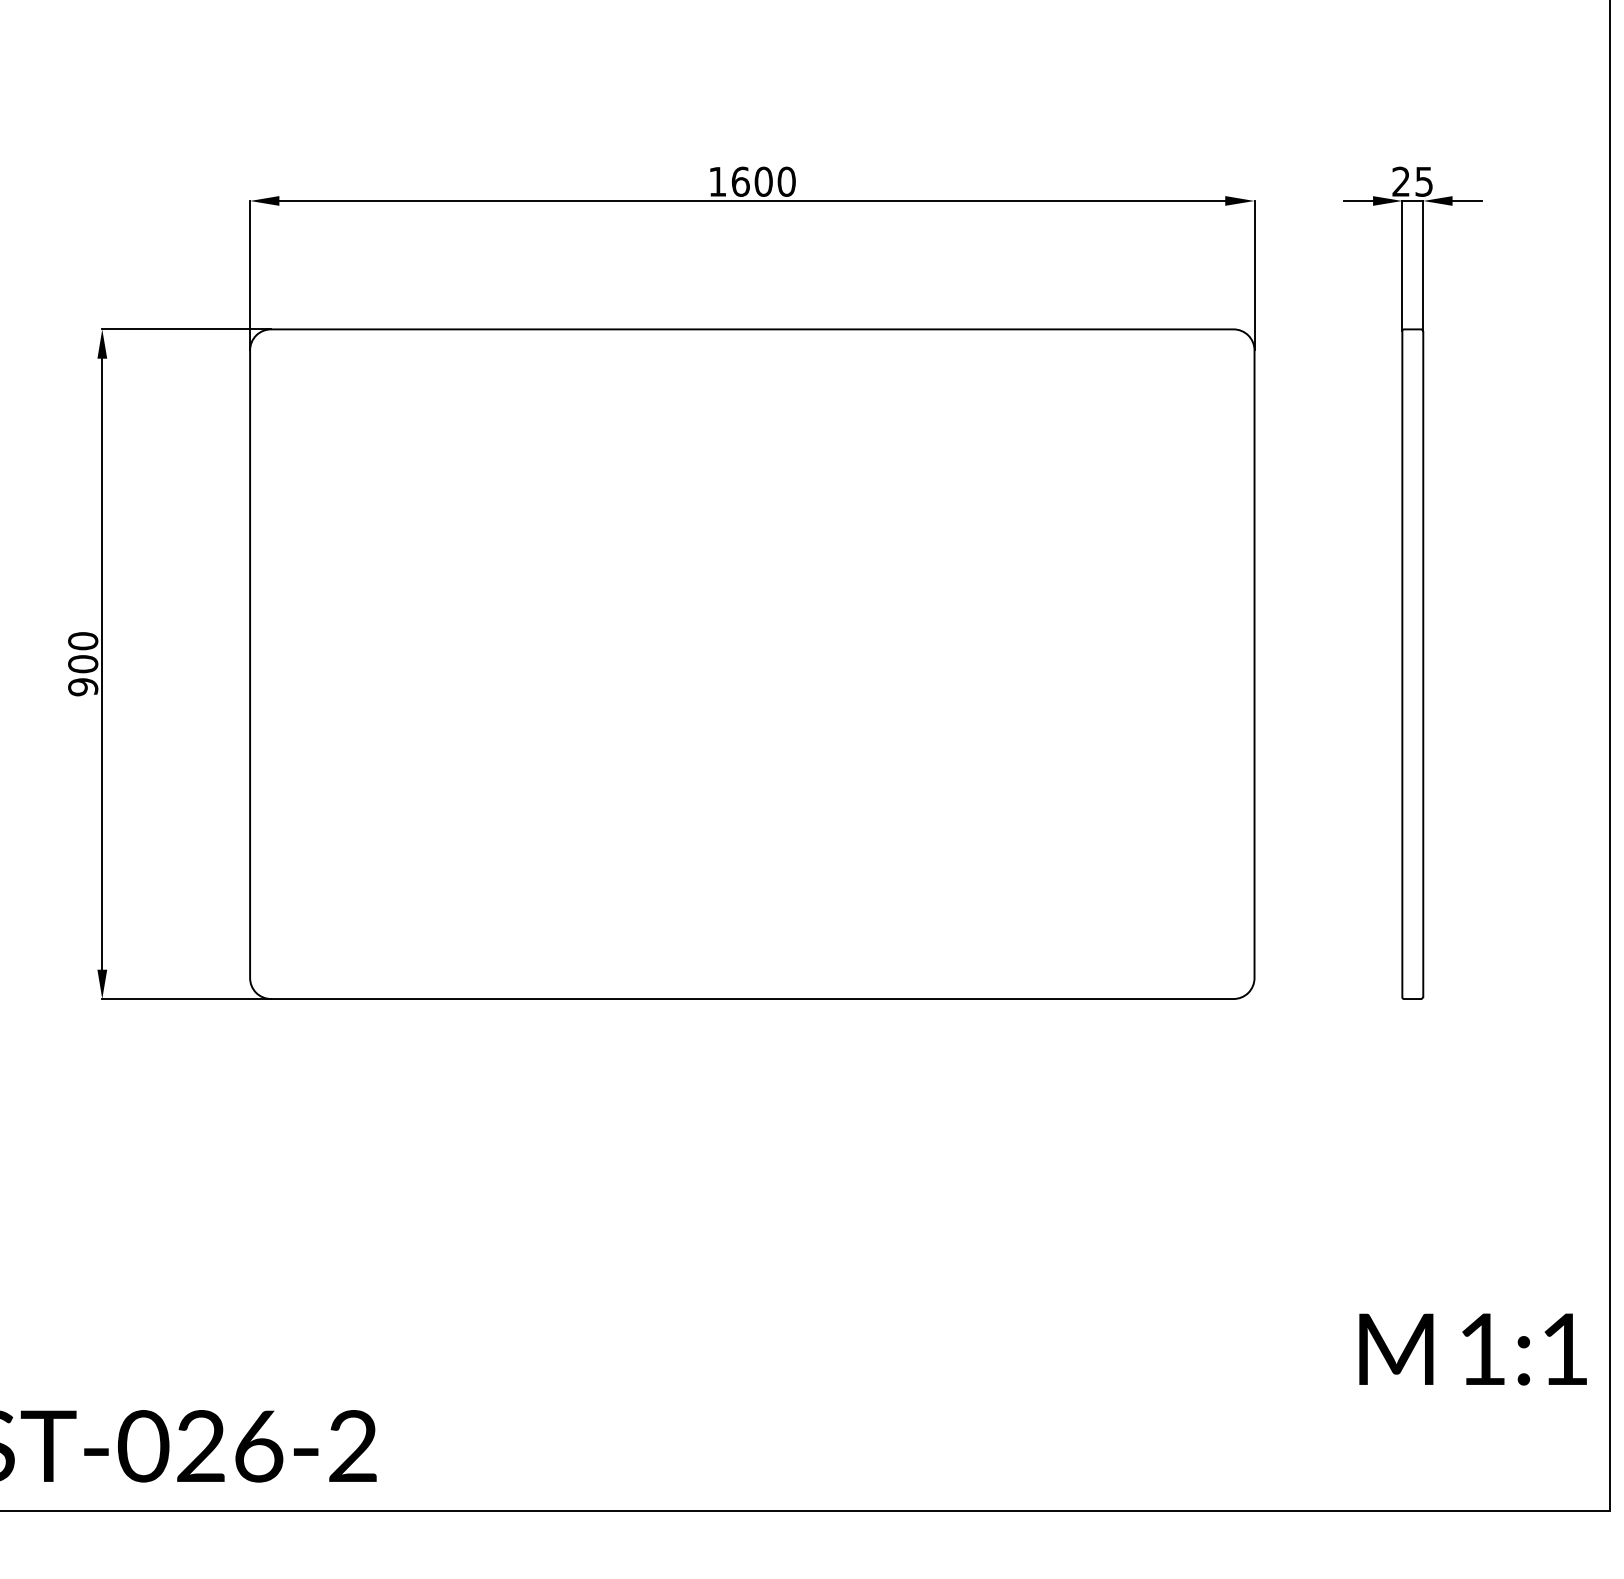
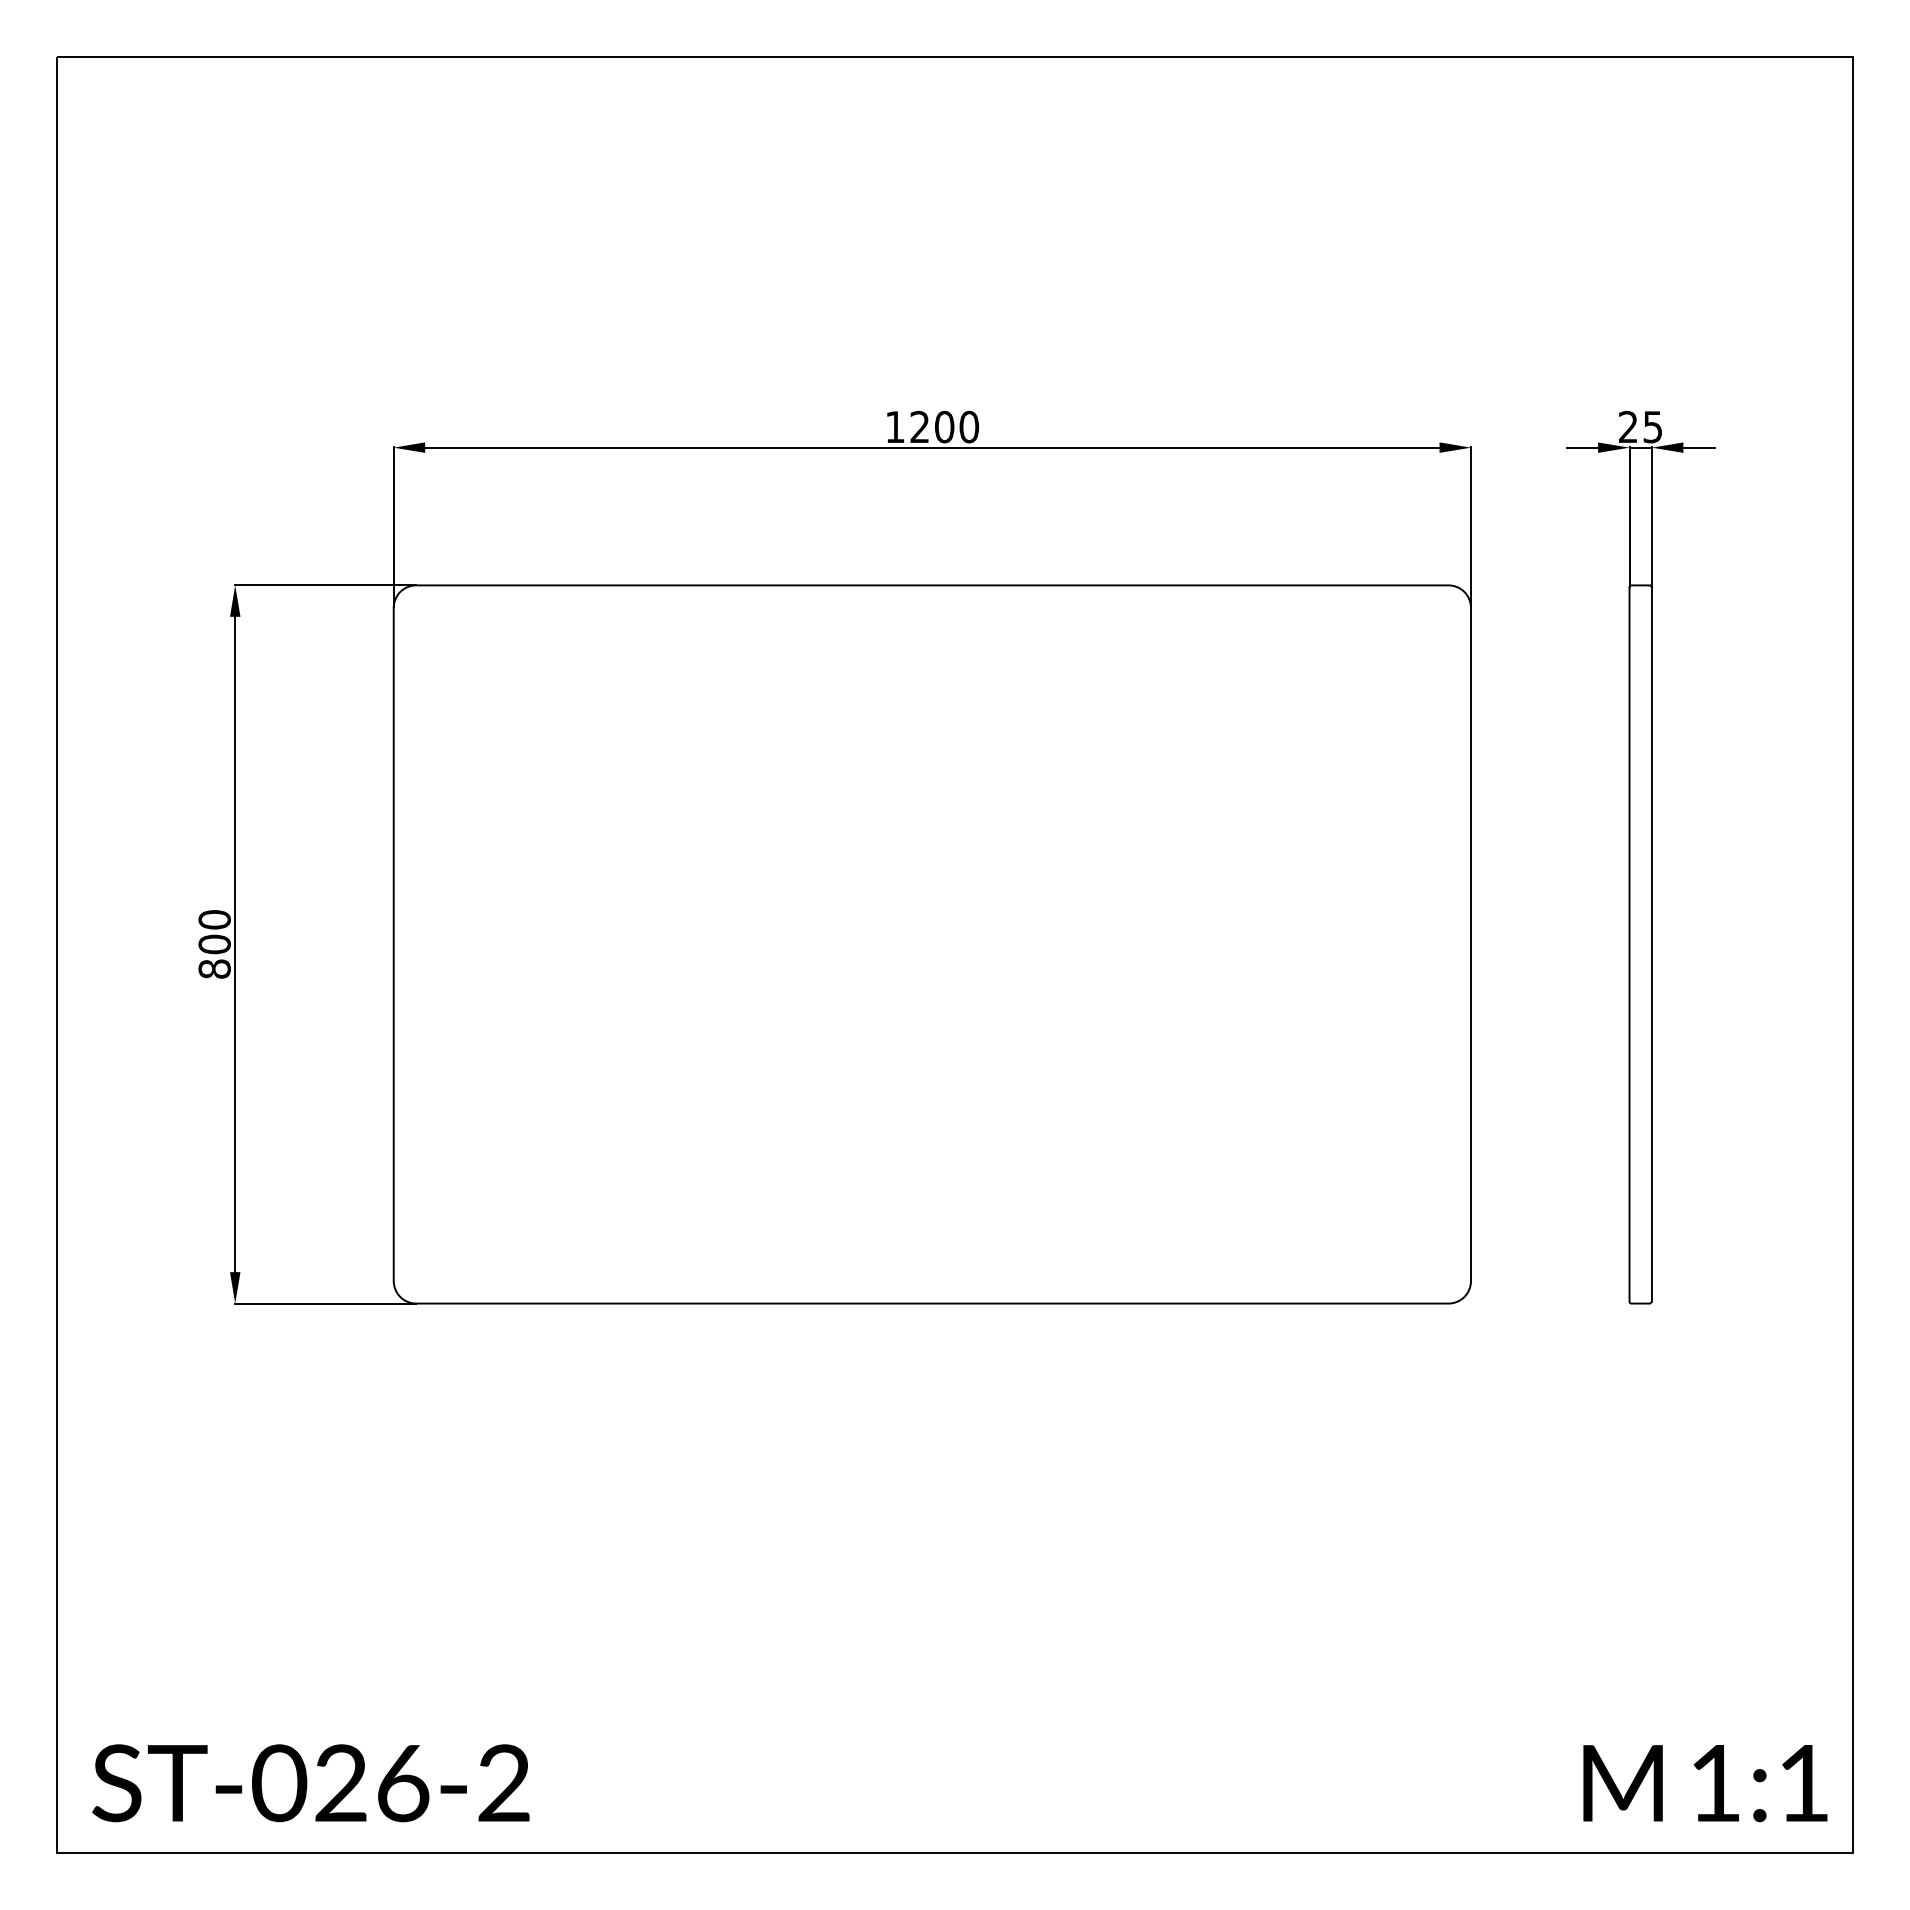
text: (740, 181) -> (919, 426), 1600 -> 1200
text: (82, 686) -> (214, 968), 900 -> 800
text: (1473, 1349) -> (1705, 1783), moved

